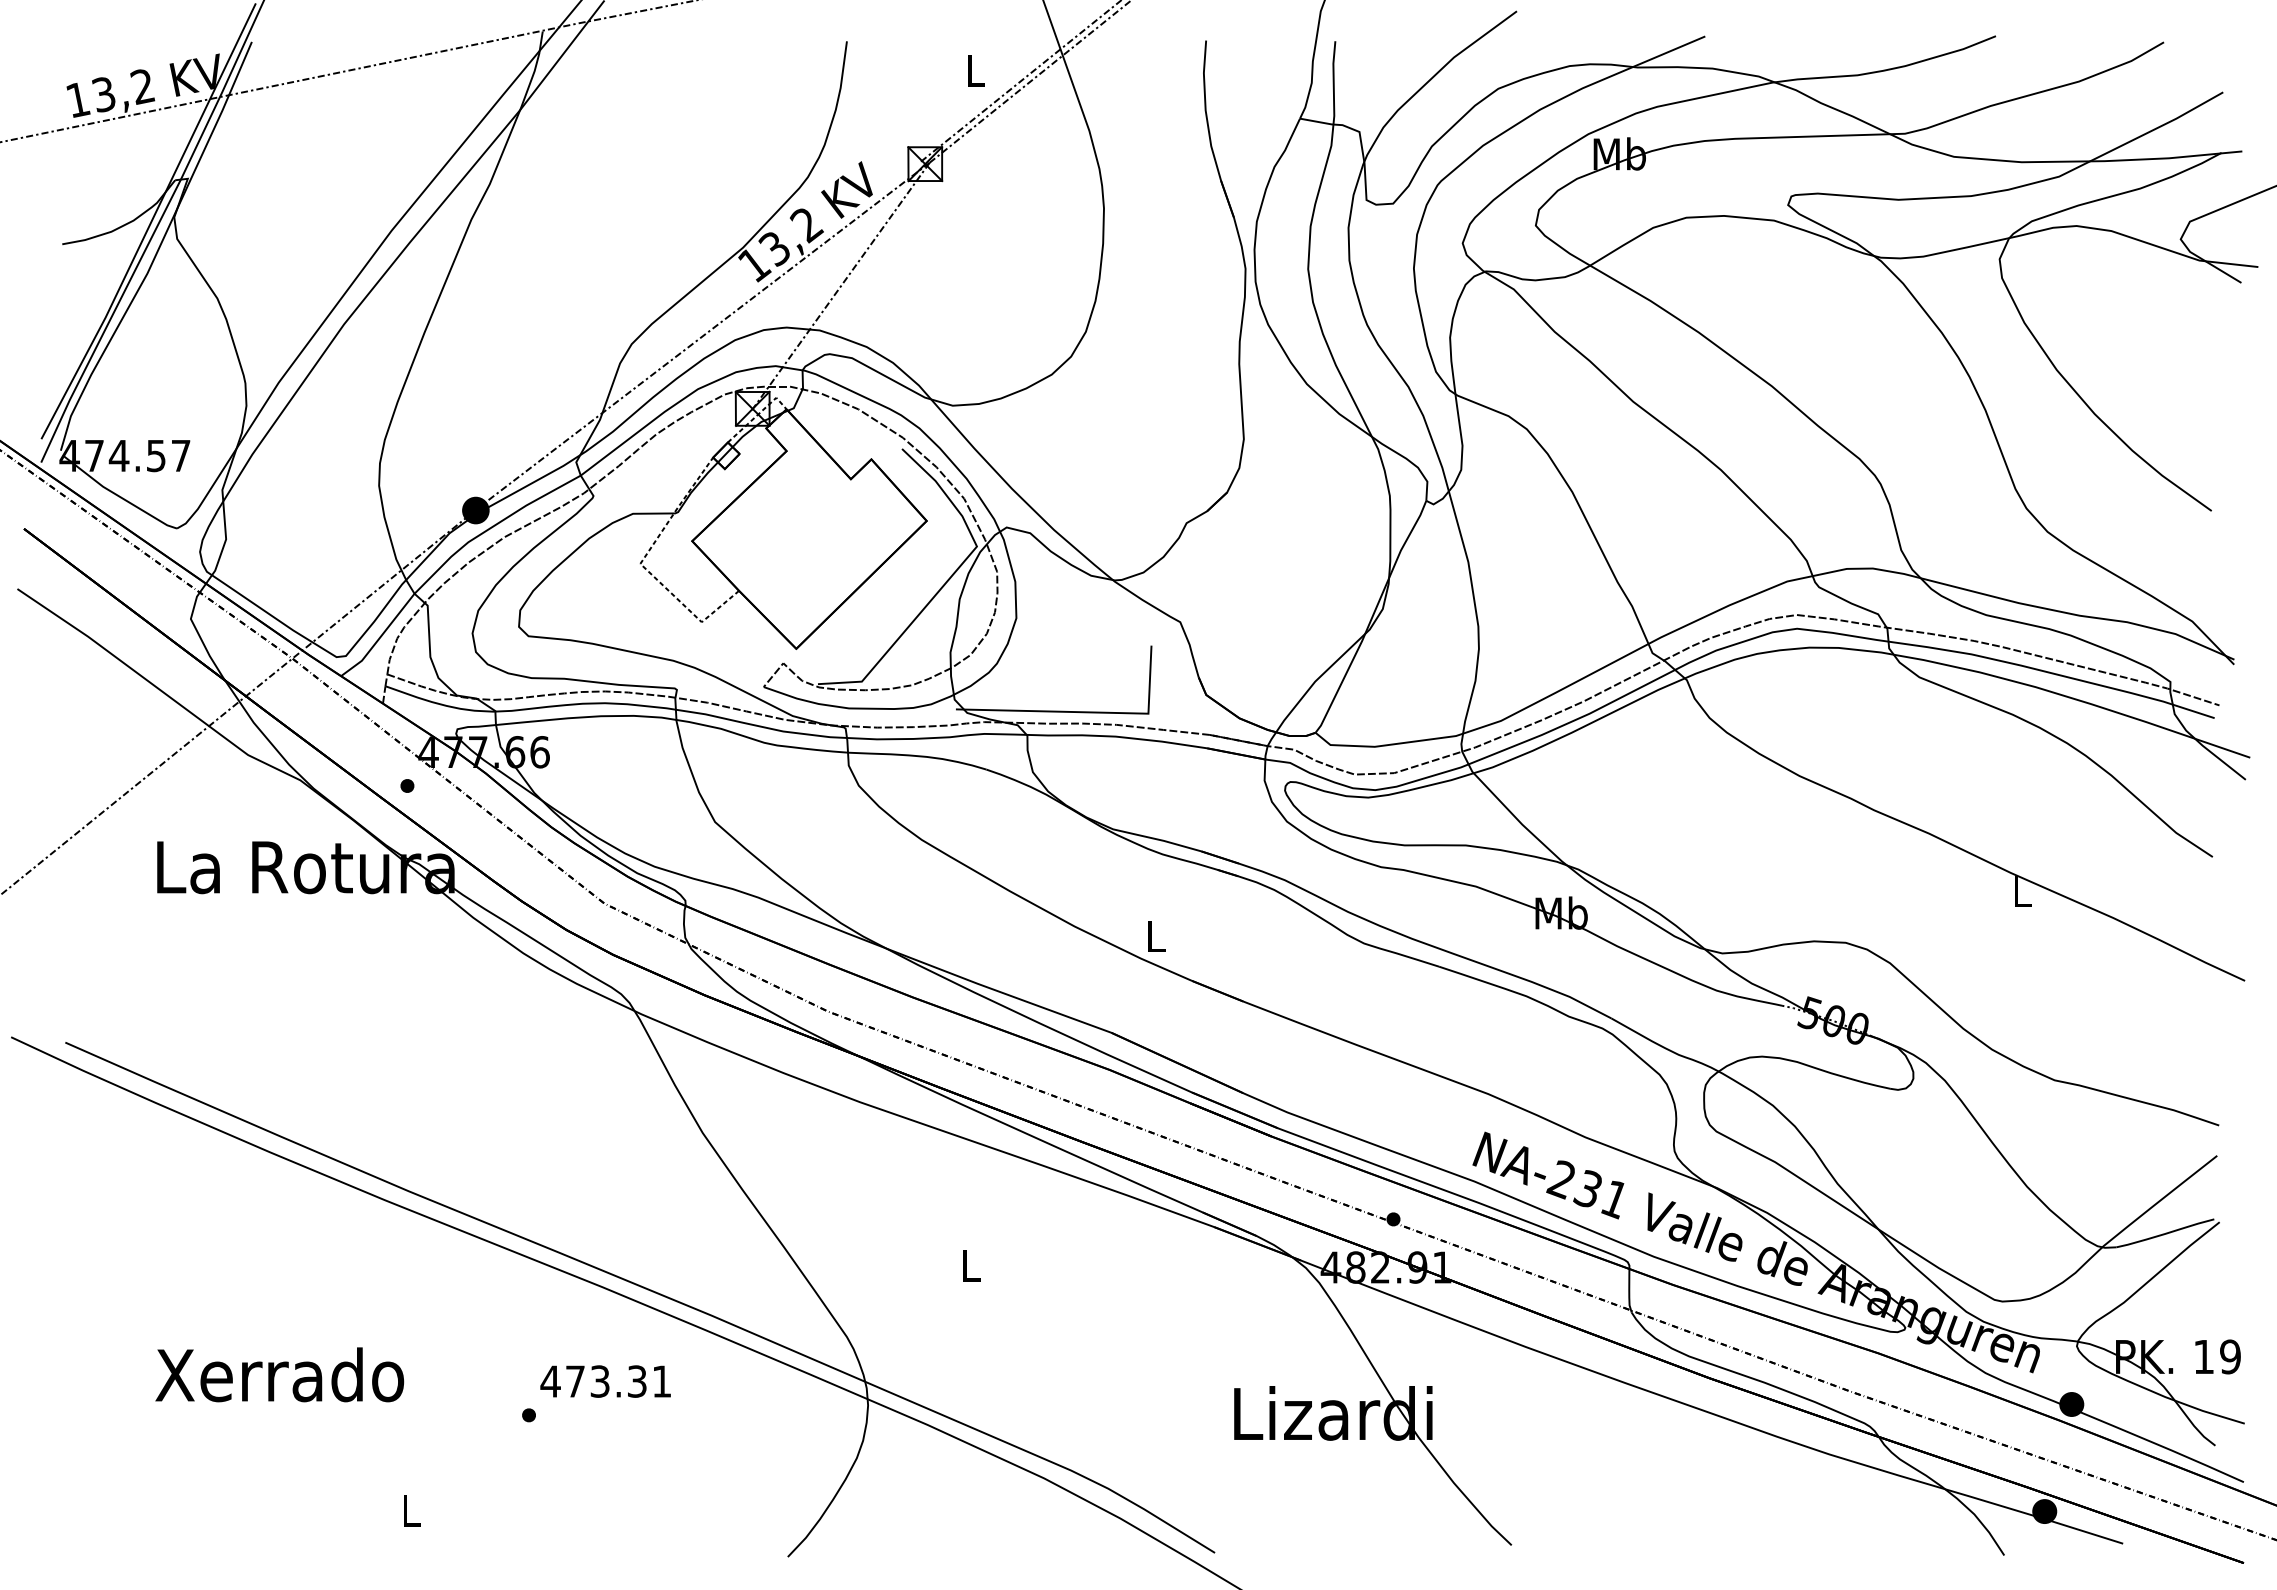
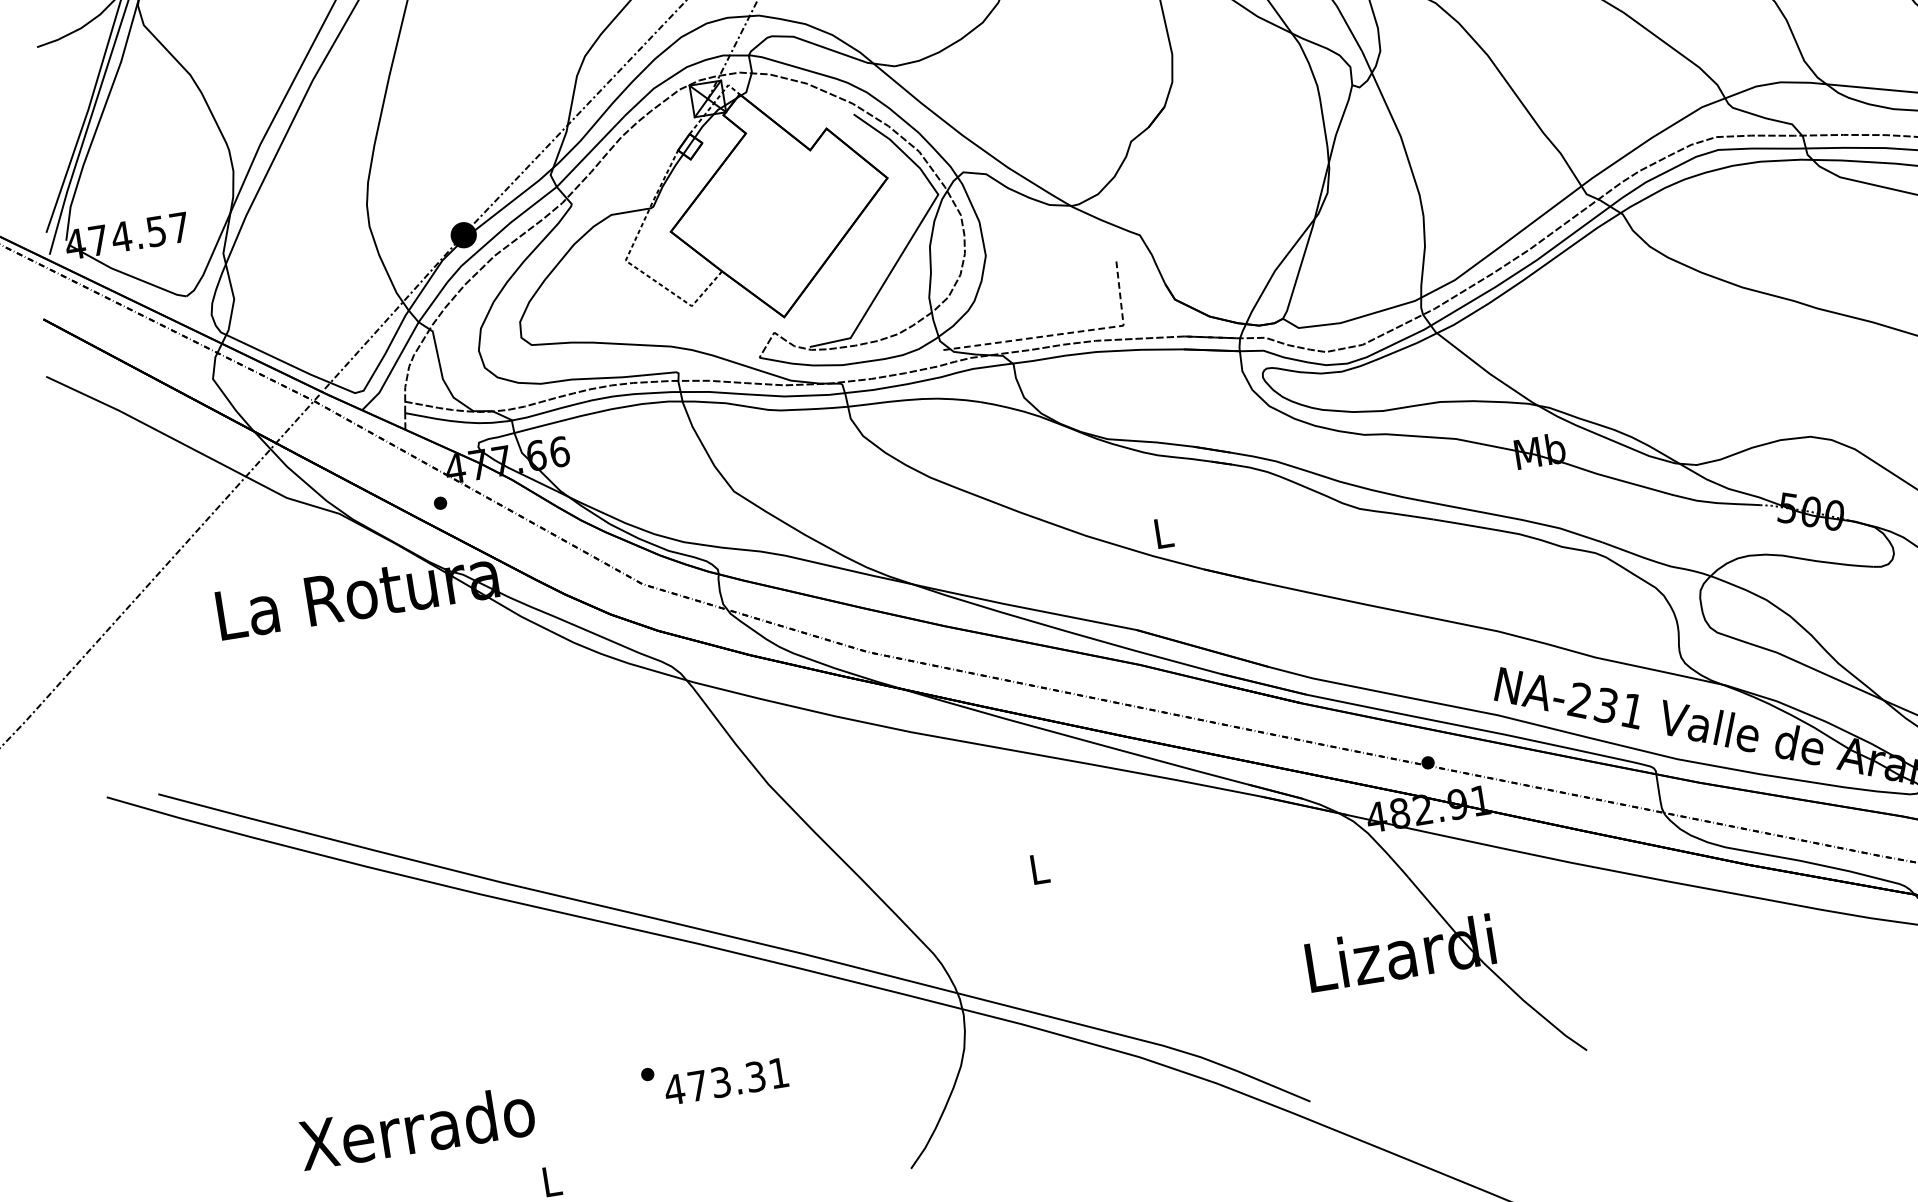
line: (1086, 712) -> (1065, 333), solid -> dashed
text: (279, 1374) -> (416, 1127), moved
text: (605, 1381) -> (726, 1081), moved

